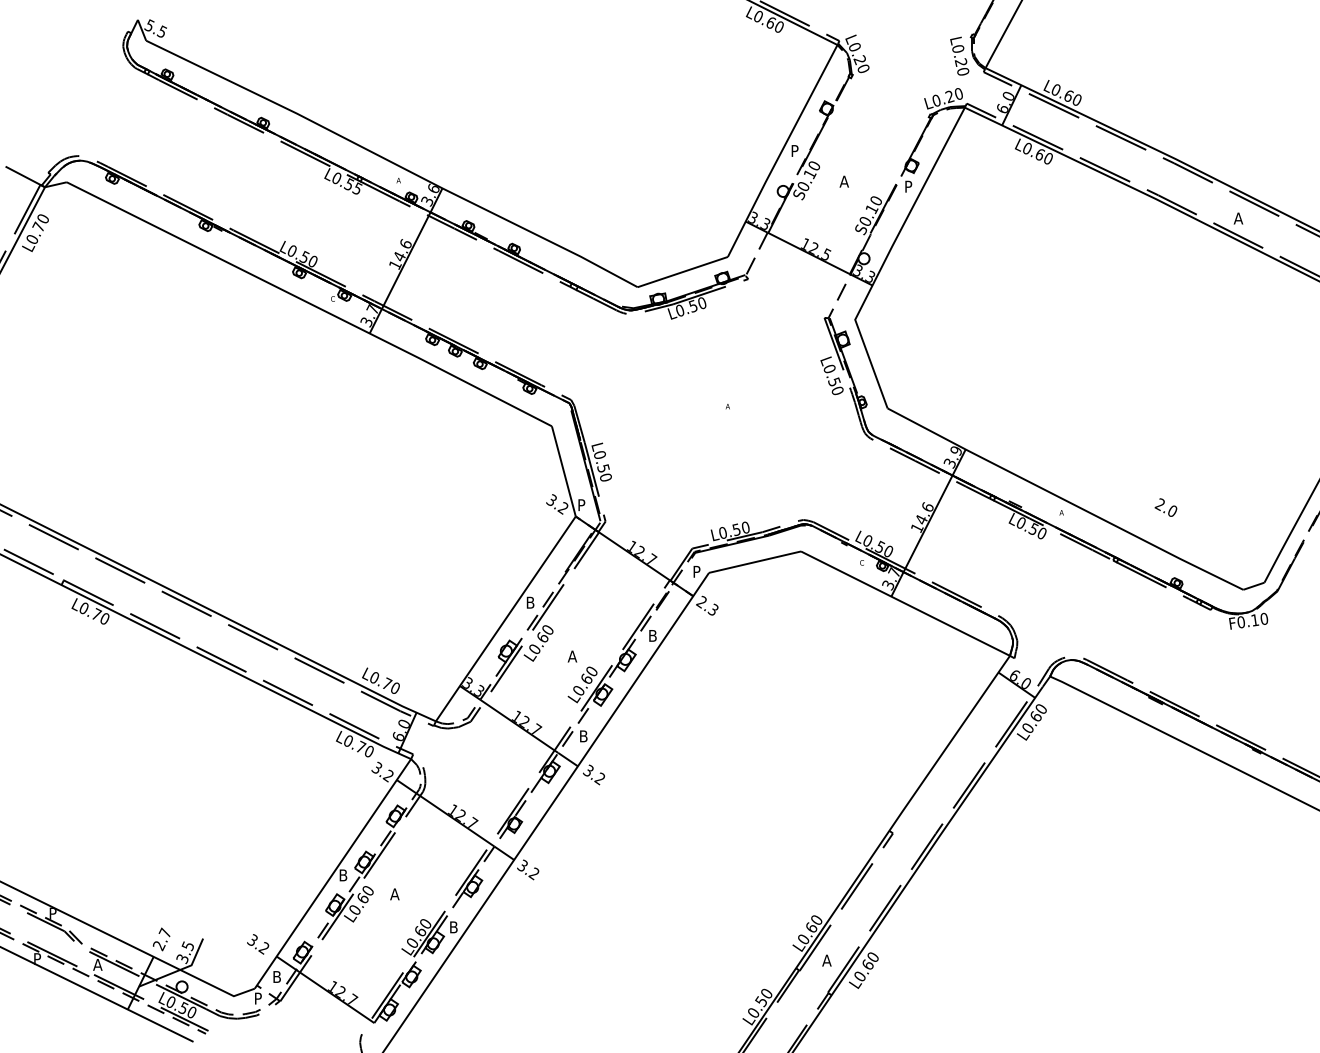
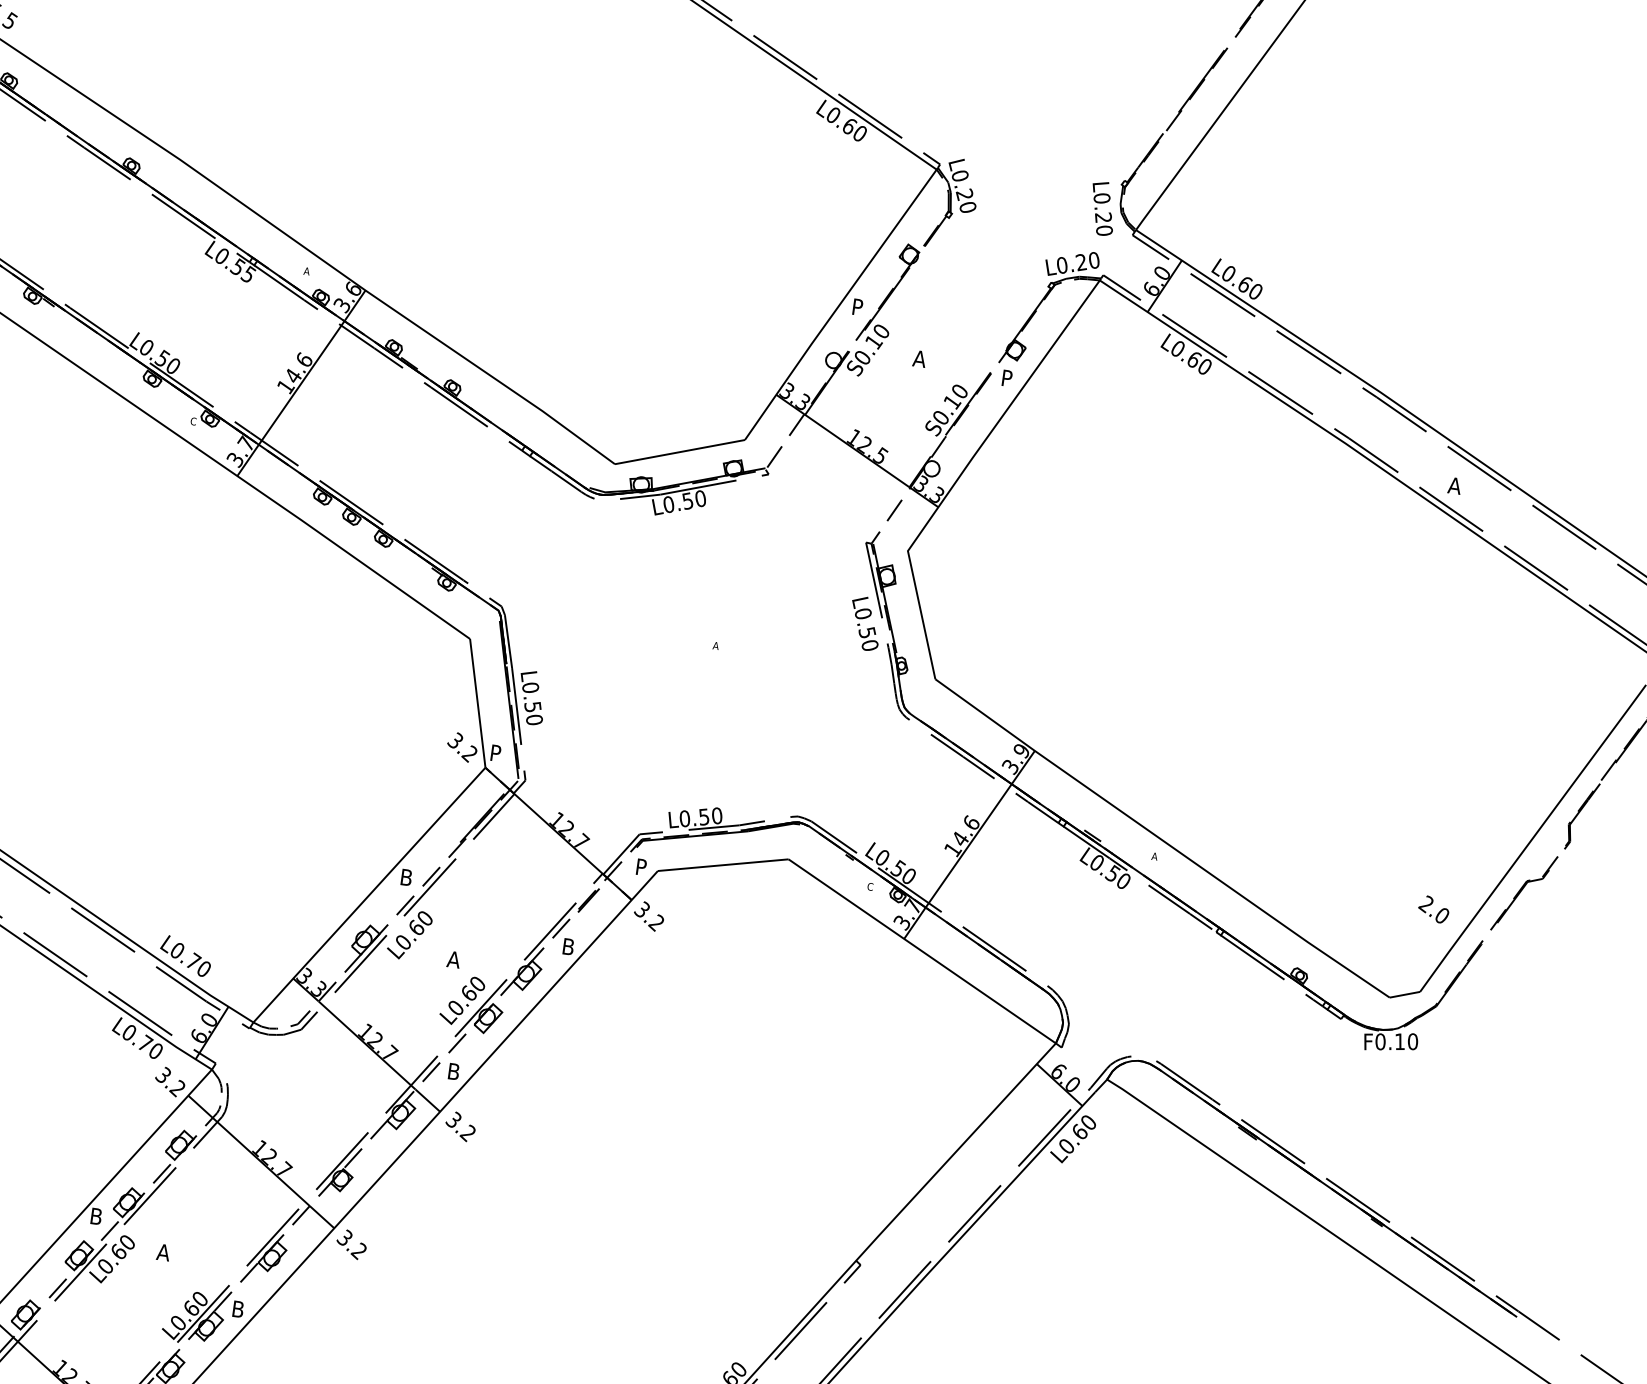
text: (1165, 507) -> (1433, 909), moved
text: (707, 606) -> (649, 916), 2.3 -> 3.2

